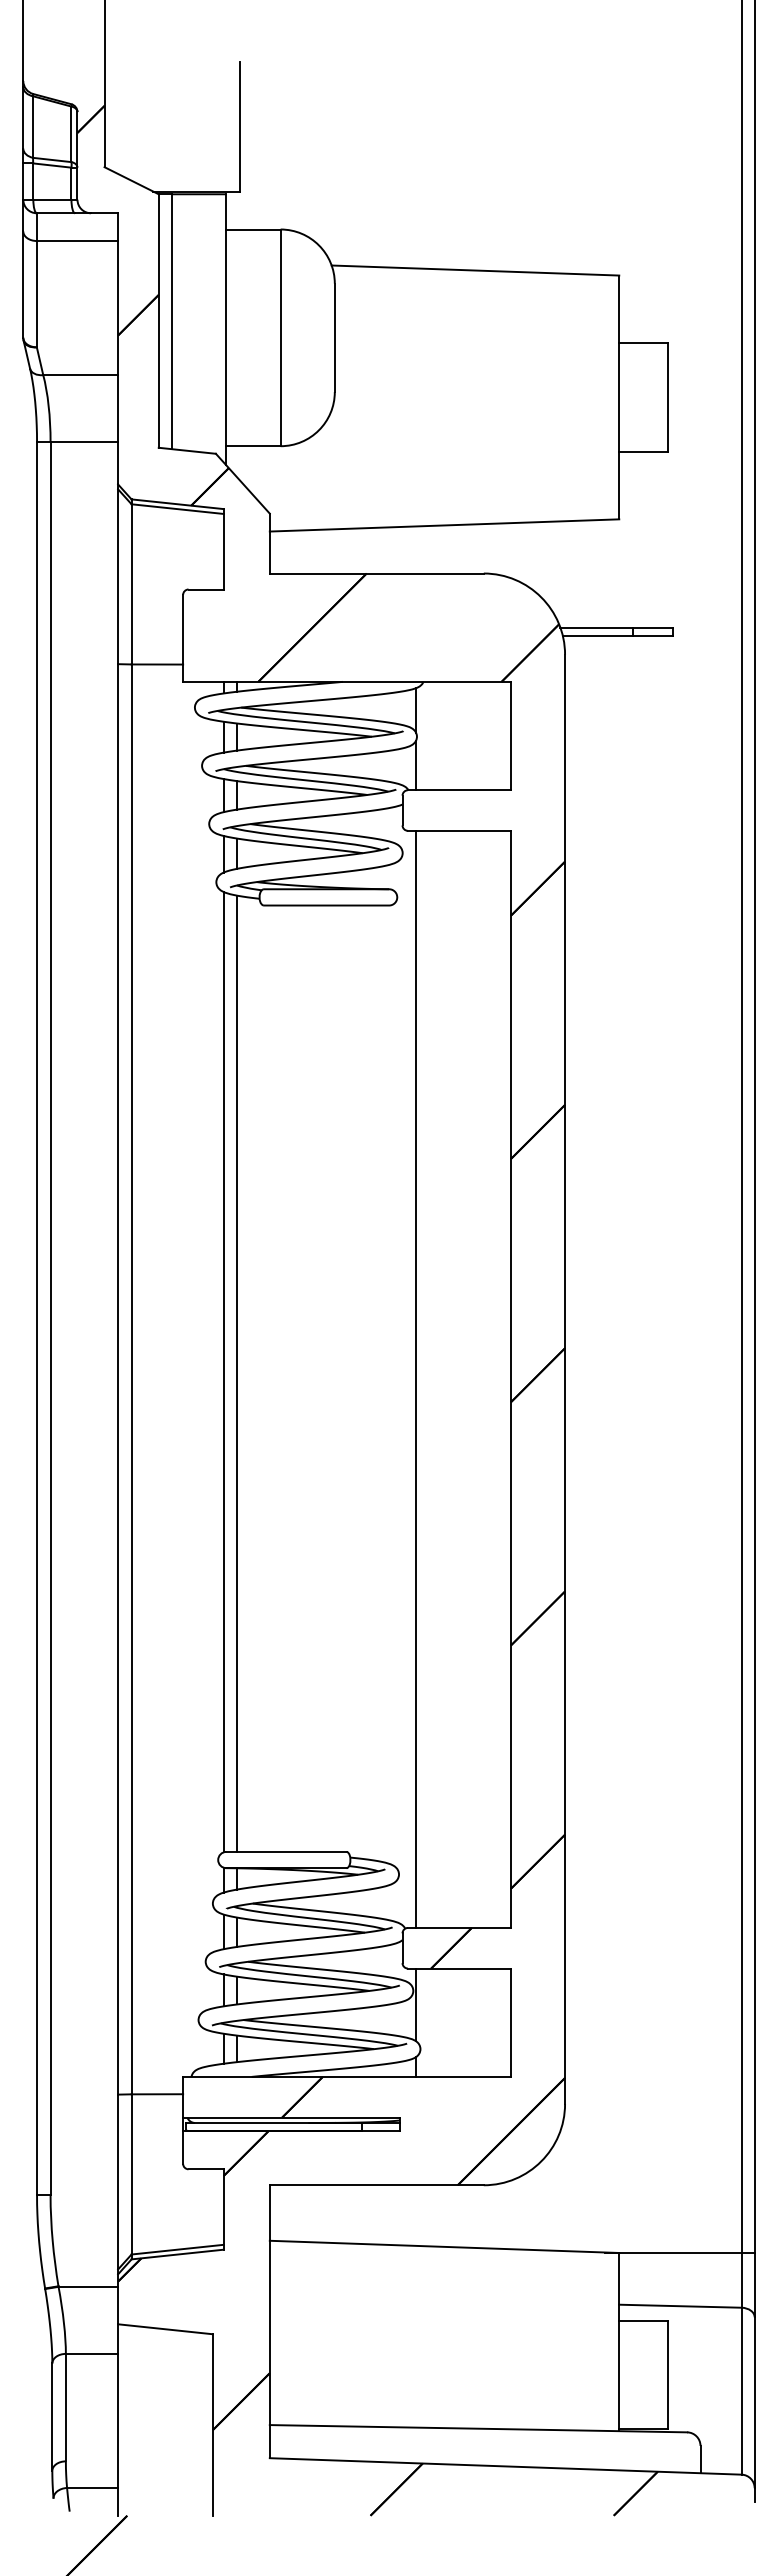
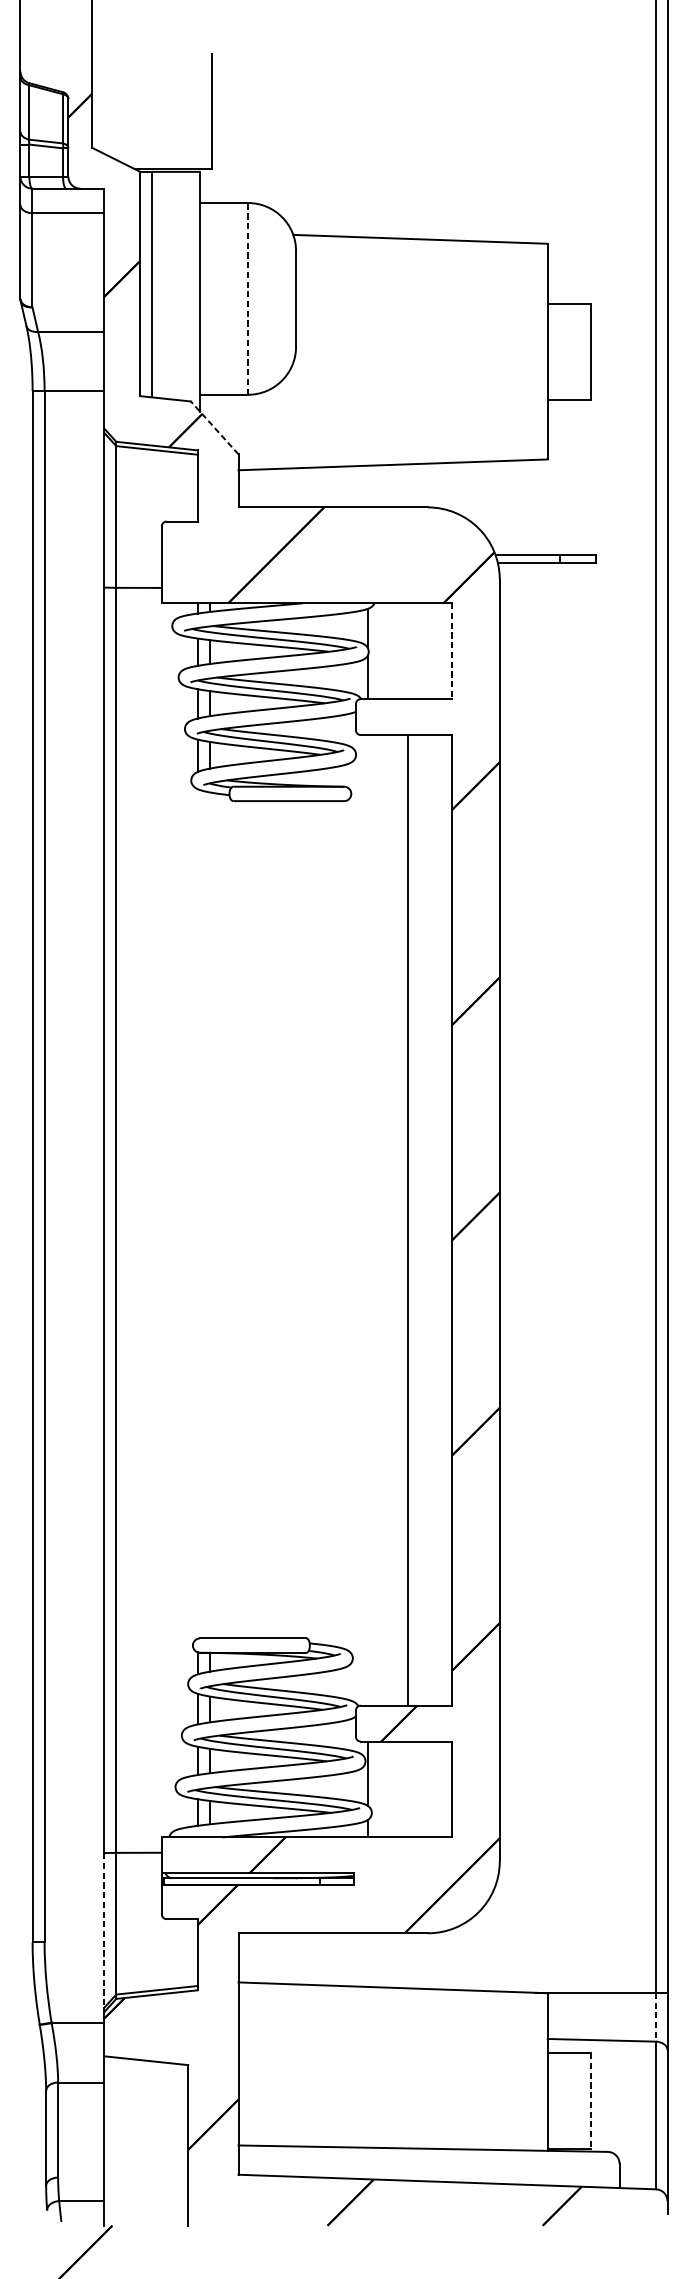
line: (280, 337) -> (248, 298), solid -> dashed
line: (242, 483) -> (214, 427), solid -> dashed
line: (510, 736) -> (451, 651), solid -> dashed
line: (223, 1372) -> (197, 1214), removed
line: (237, 1373) -> (209, 1215), removed
line: (416, 1378) -> (408, 1219), moved
line: (118, 2182) -> (104, 1930), solid -> dashed
line: (741, 2280) -> (655, 2017), solid -> dashed
line: (668, 2375) -> (591, 2101), solid -> dashed

